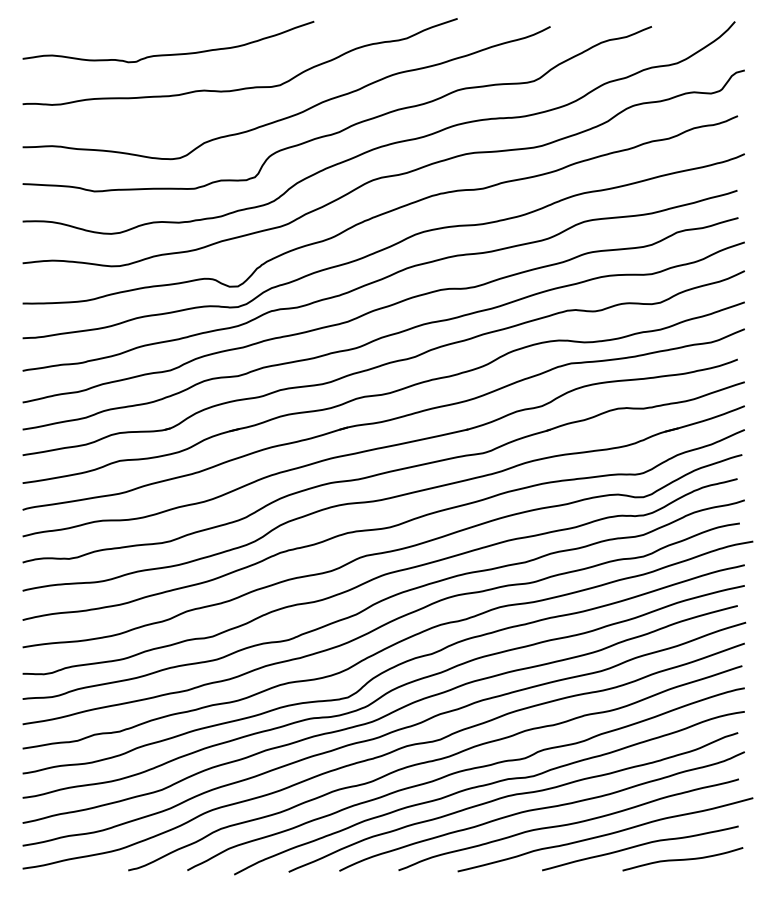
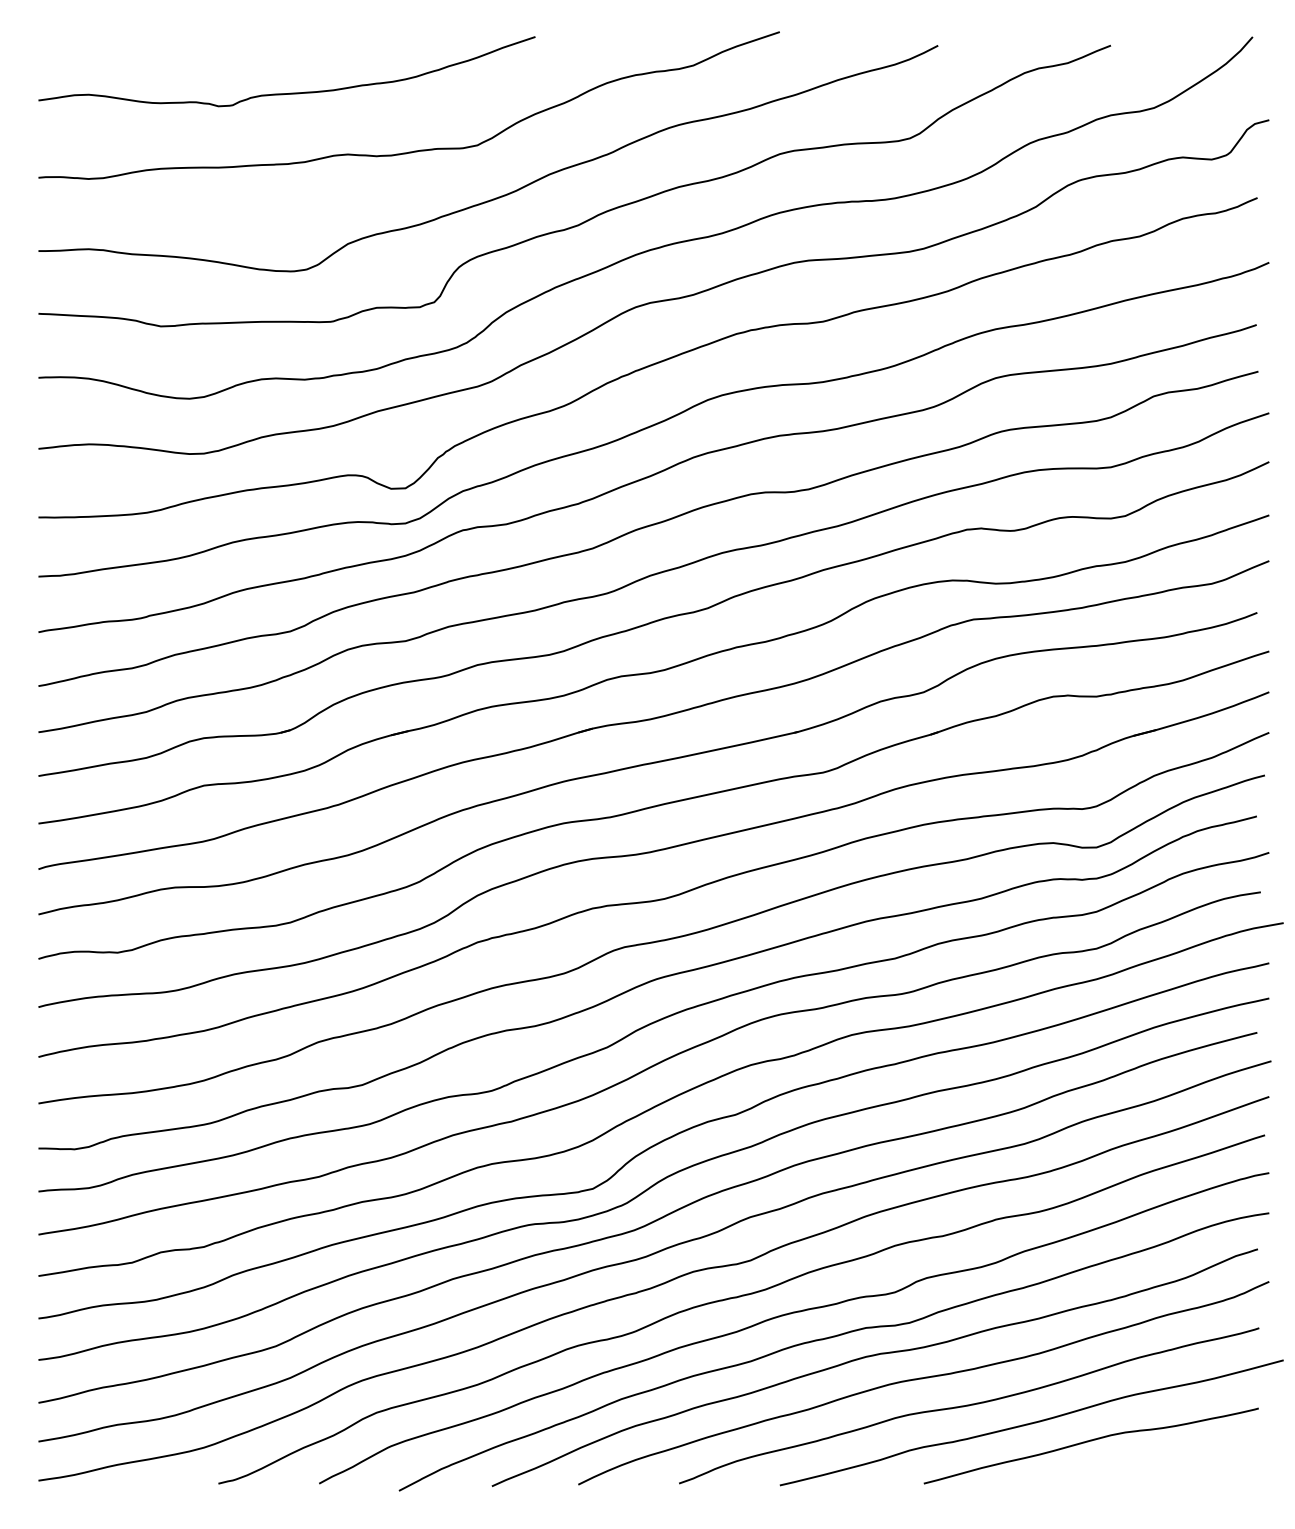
curve: (682, 859) -> (1163, 1464), removed

